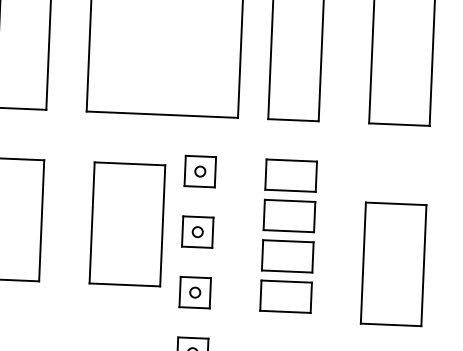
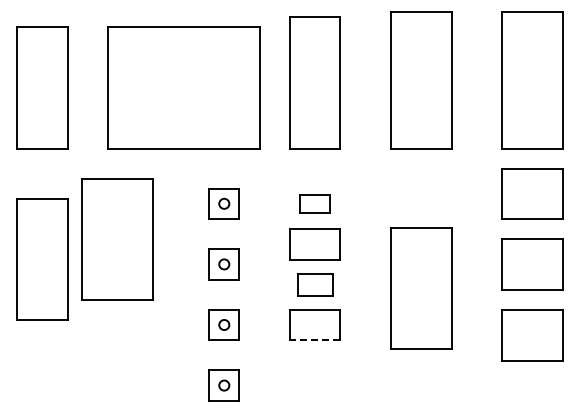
part: (290, 175) -> (314, 203), size x0.6
part: (127, 224) -> (117, 239), moved
part: (287, 255) -> (314, 284), size x0.7
line: (284, 311) -> (314, 340), solid -> dashed

